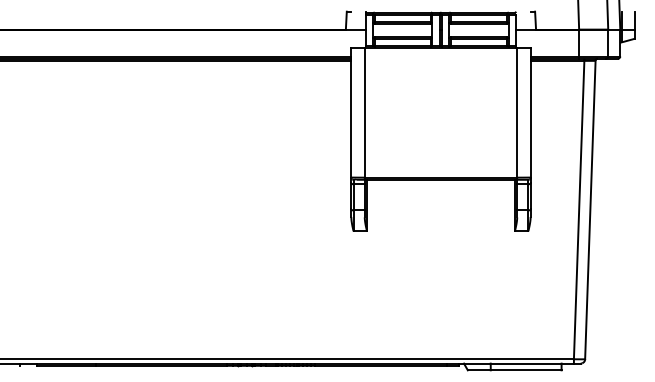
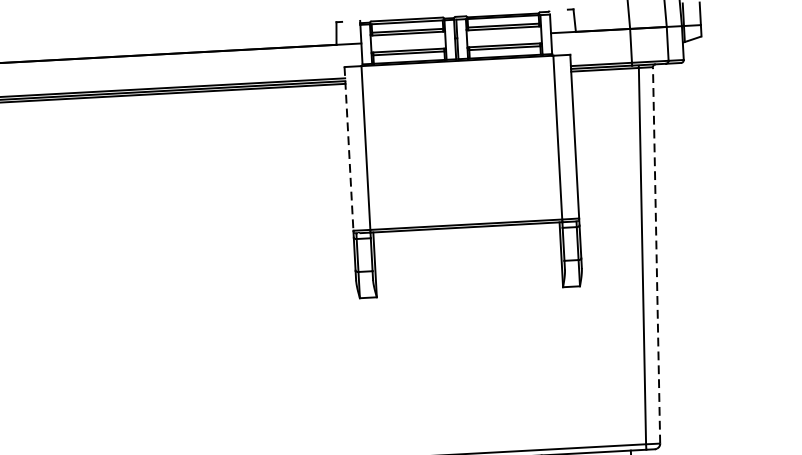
line: (351, 113) -> (349, 150), solid -> dashed
line: (590, 209) -> (656, 254), solid -> dashed

